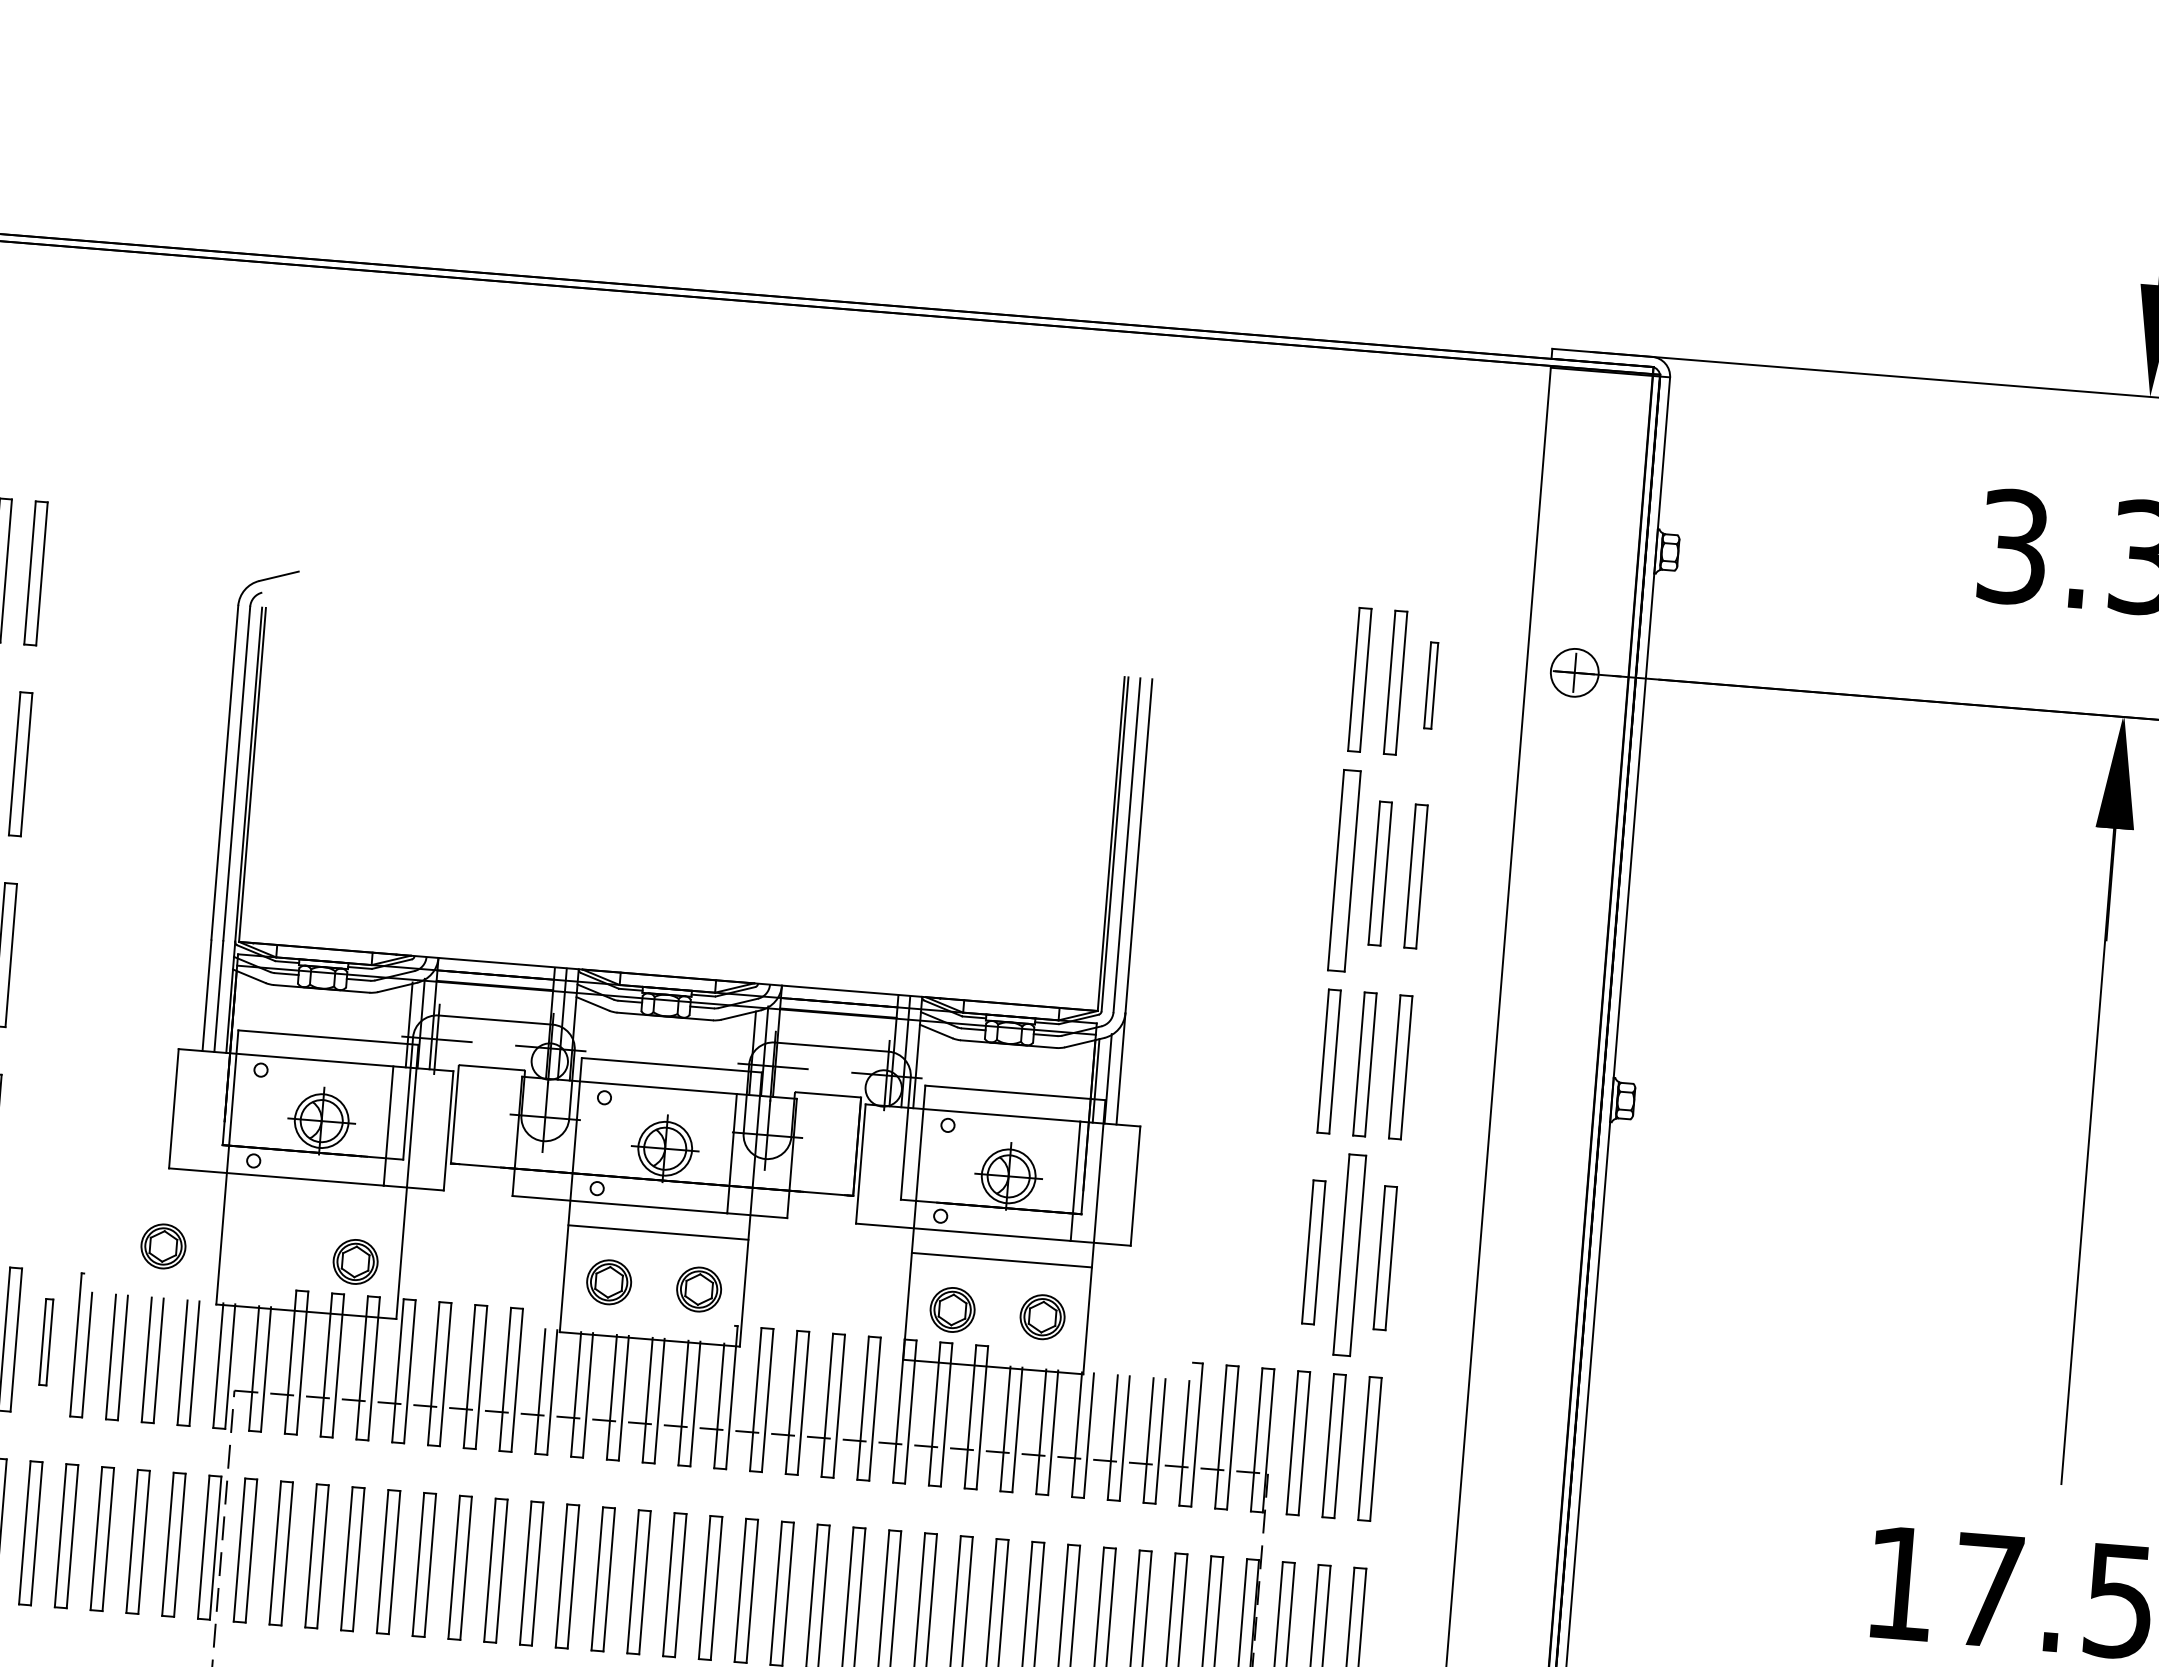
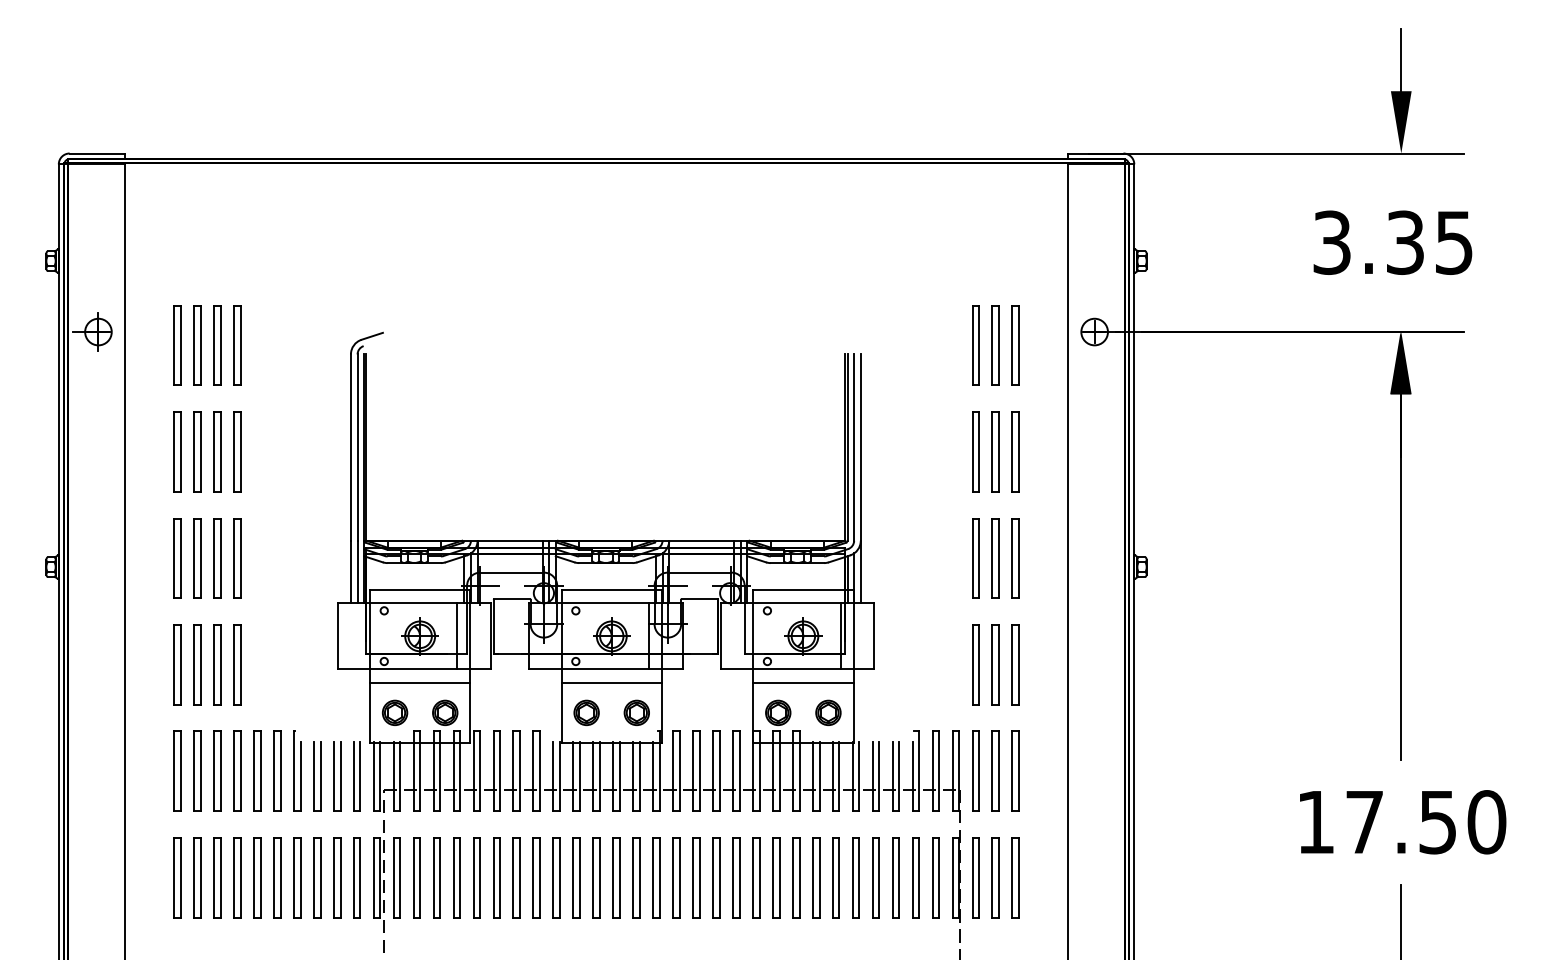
part: (1430, 685) -> (1015, 345), size x1.67
part: (1343, 869) -> (975, 451), size x0.71
line: (313, 1205) -> (419, 683), added
part: (164, 1245) -> (395, 712), moved
part: (1349, 1254) -> (995, 664), size x0.71
part: (46, 1340) -> (277, 770), size x1.67

